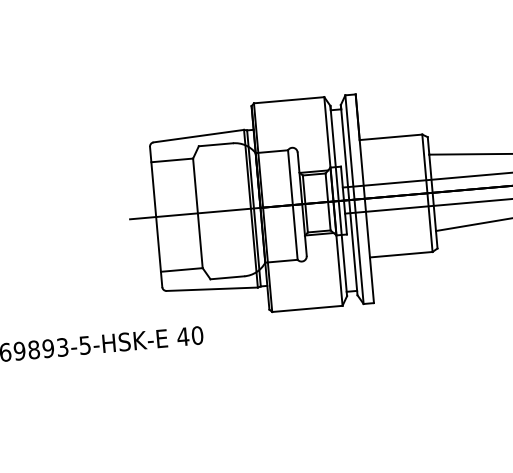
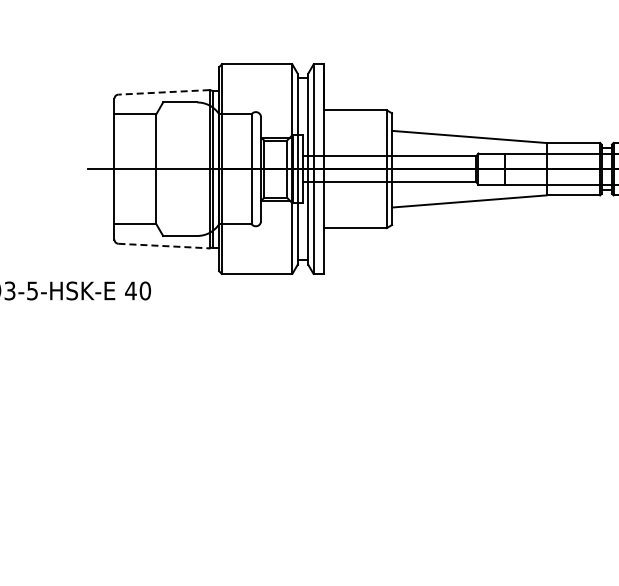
line: (199, 136) -> (164, 92), solid -> dashed
line: (212, 289) -> (164, 246), solid -> dashed

